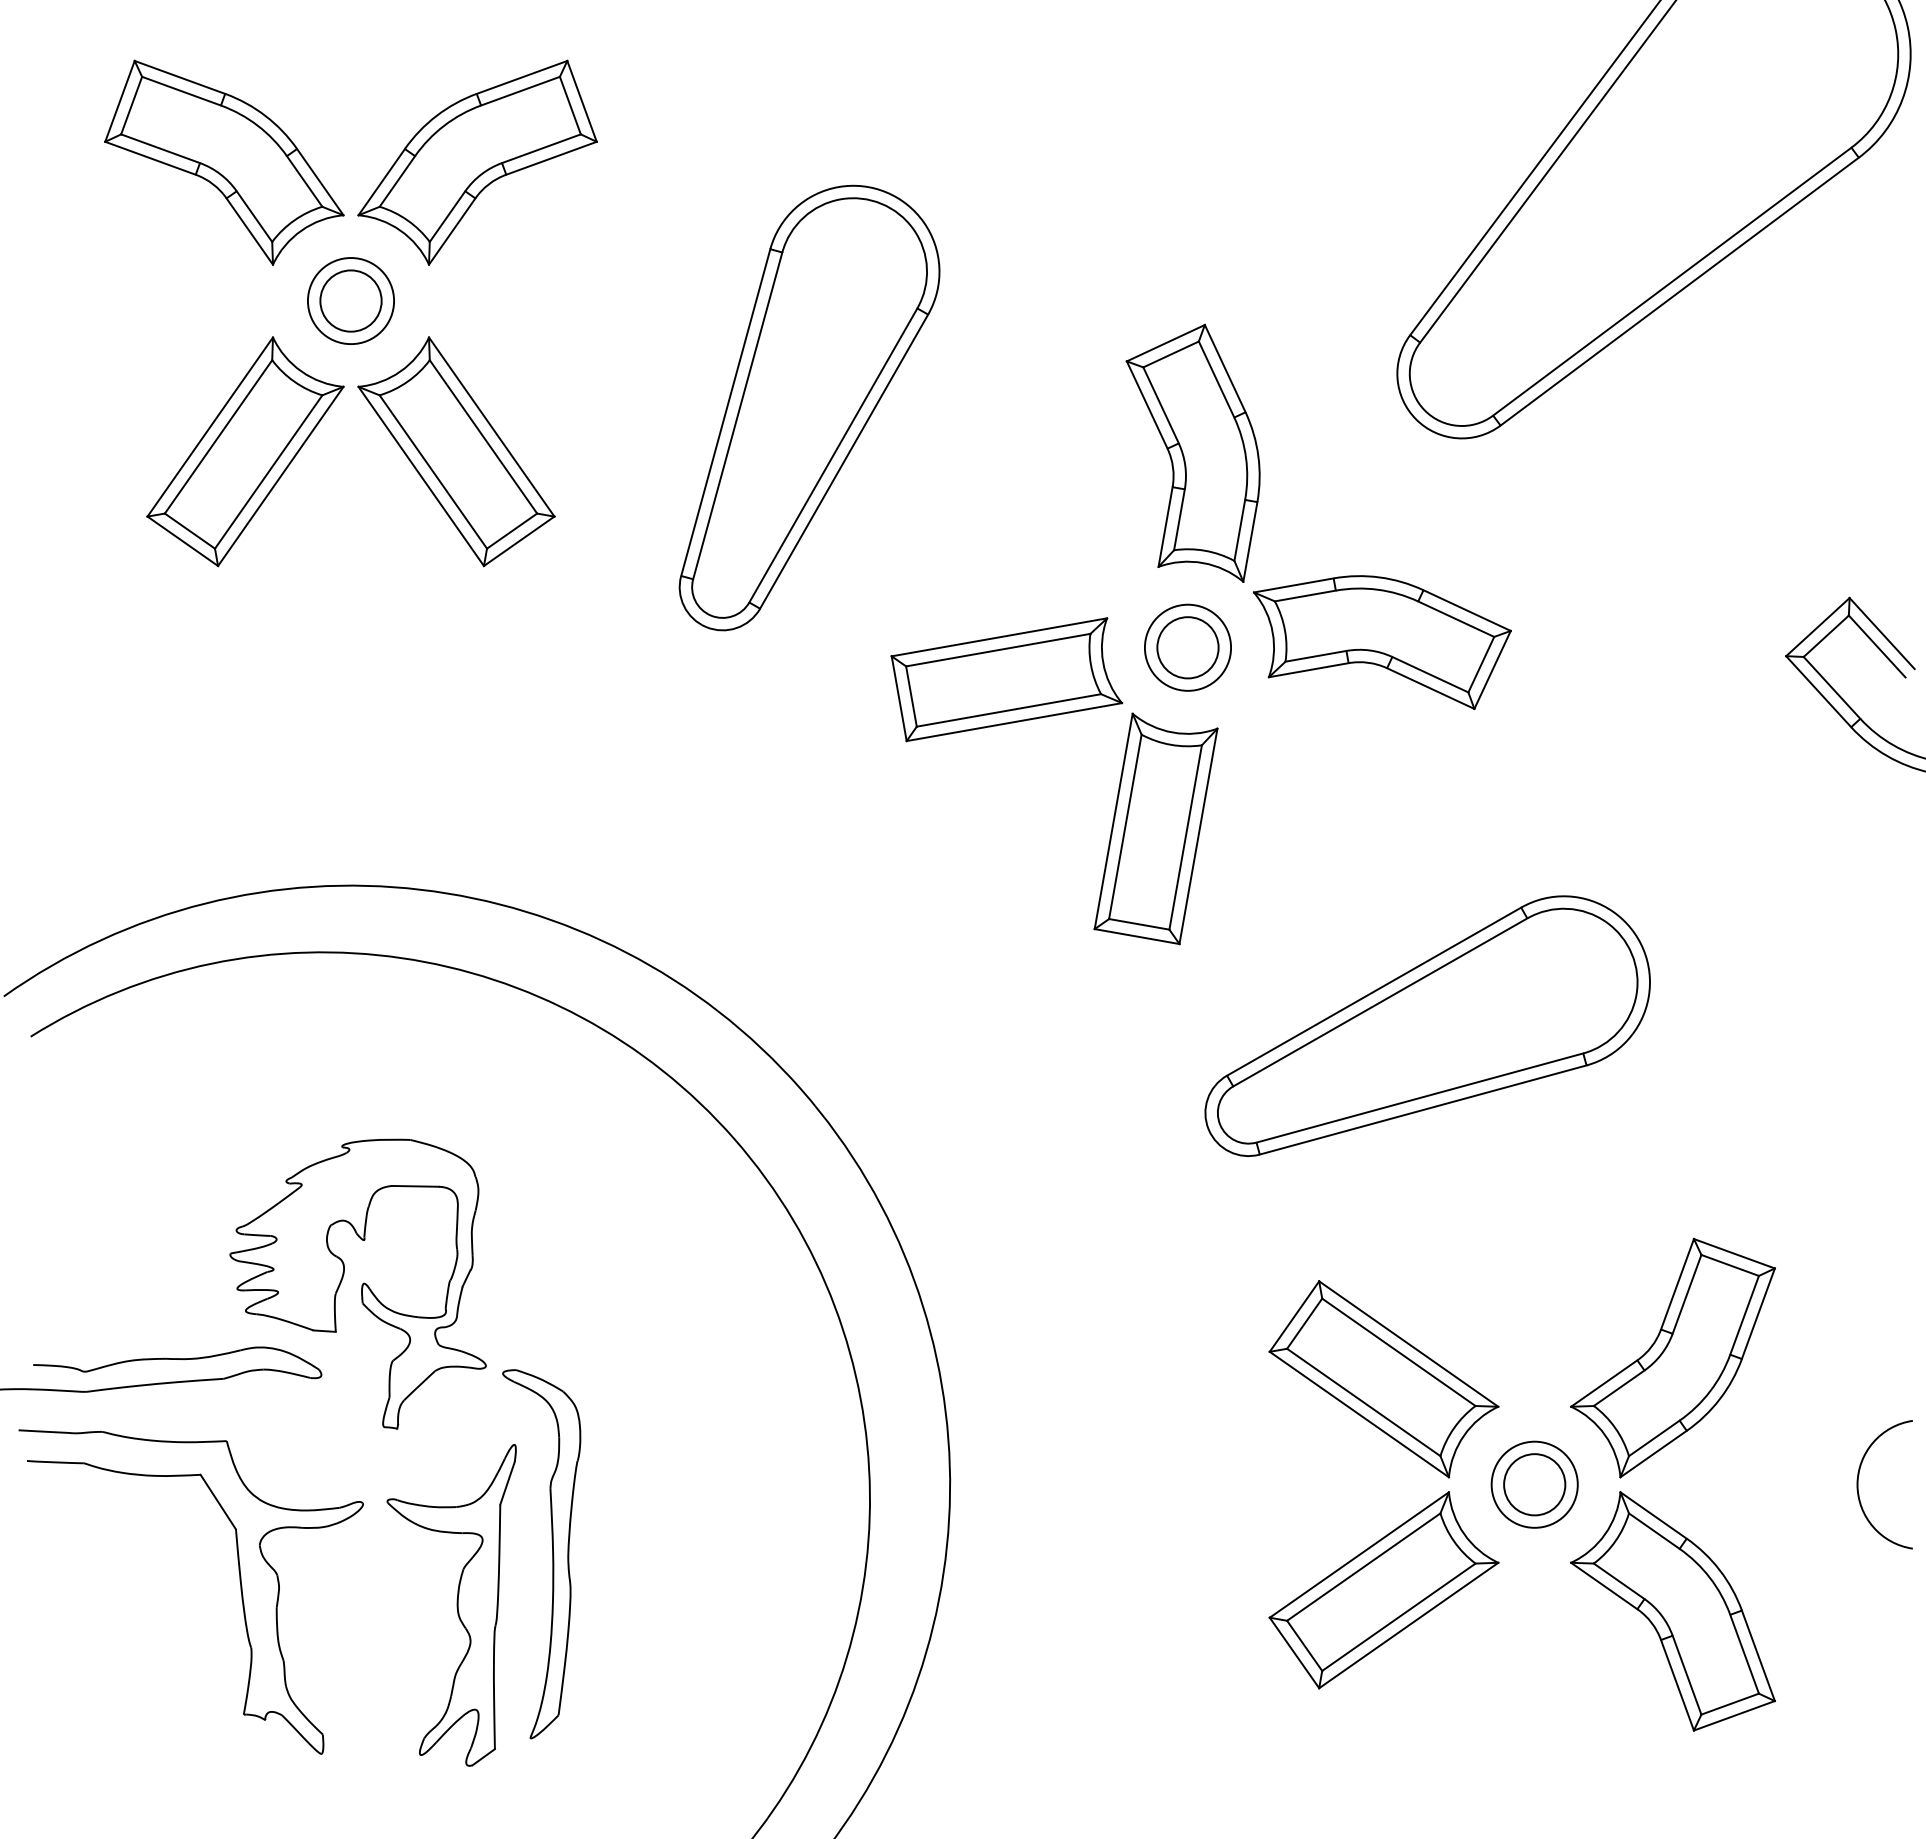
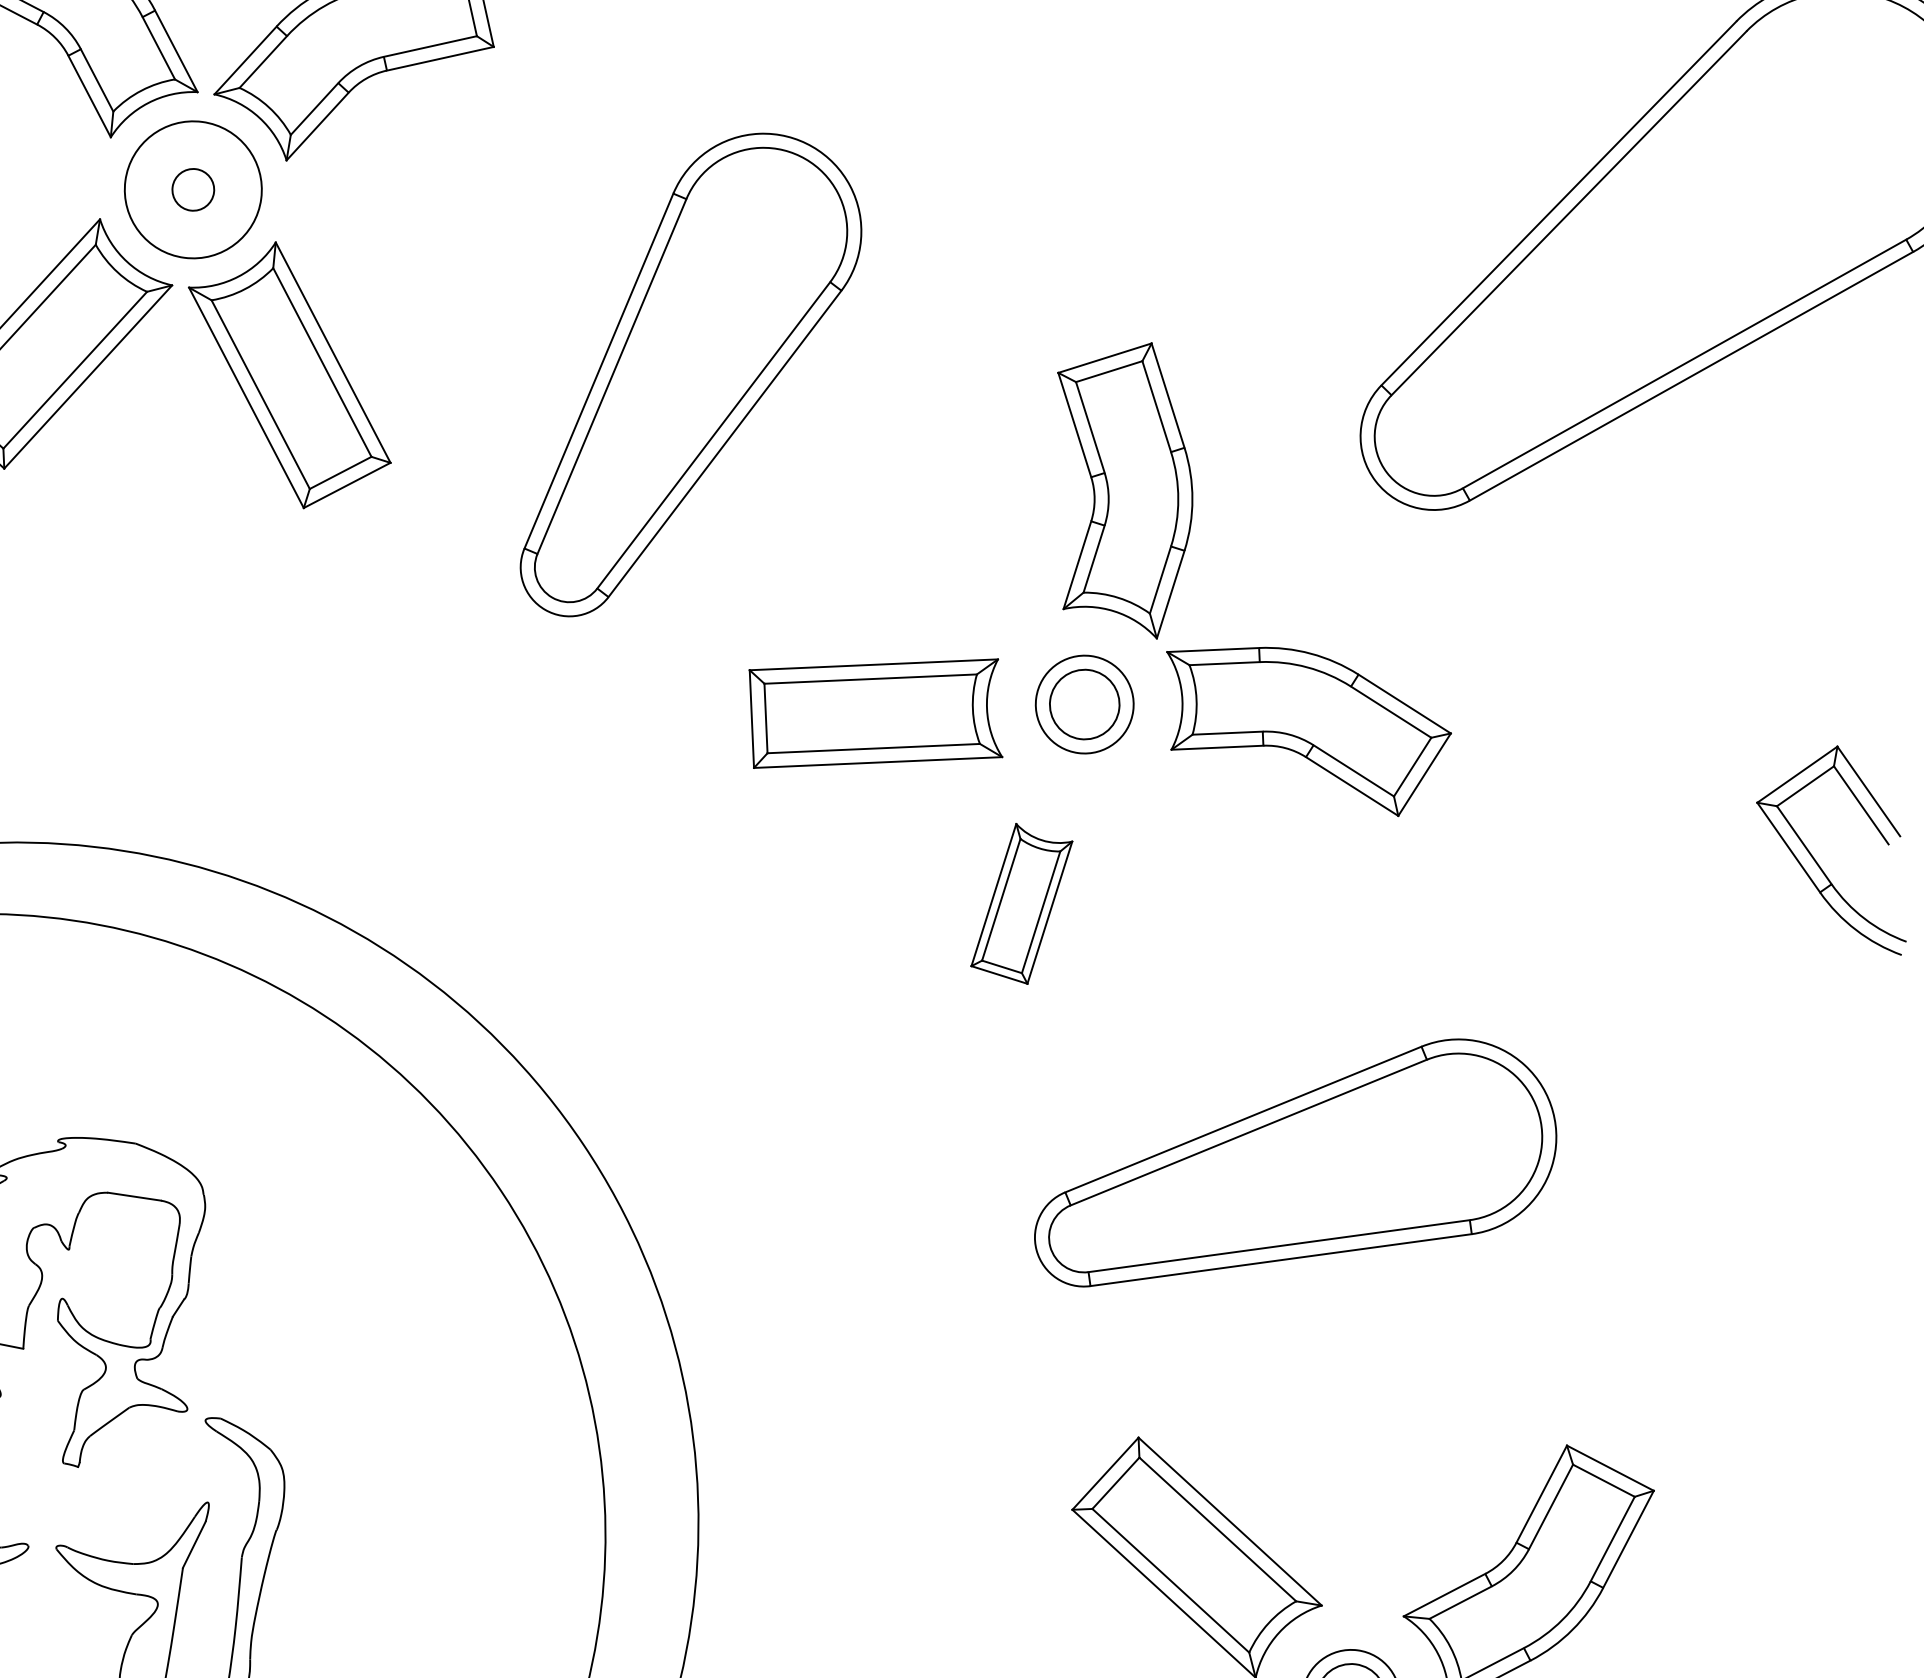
circle: (350, 300) -> (192, 189), size x0.6
circle: (350, 301) -> (192, 190), size x1.4
part: (1155, 828) -> (1021, 903), size x0.6

